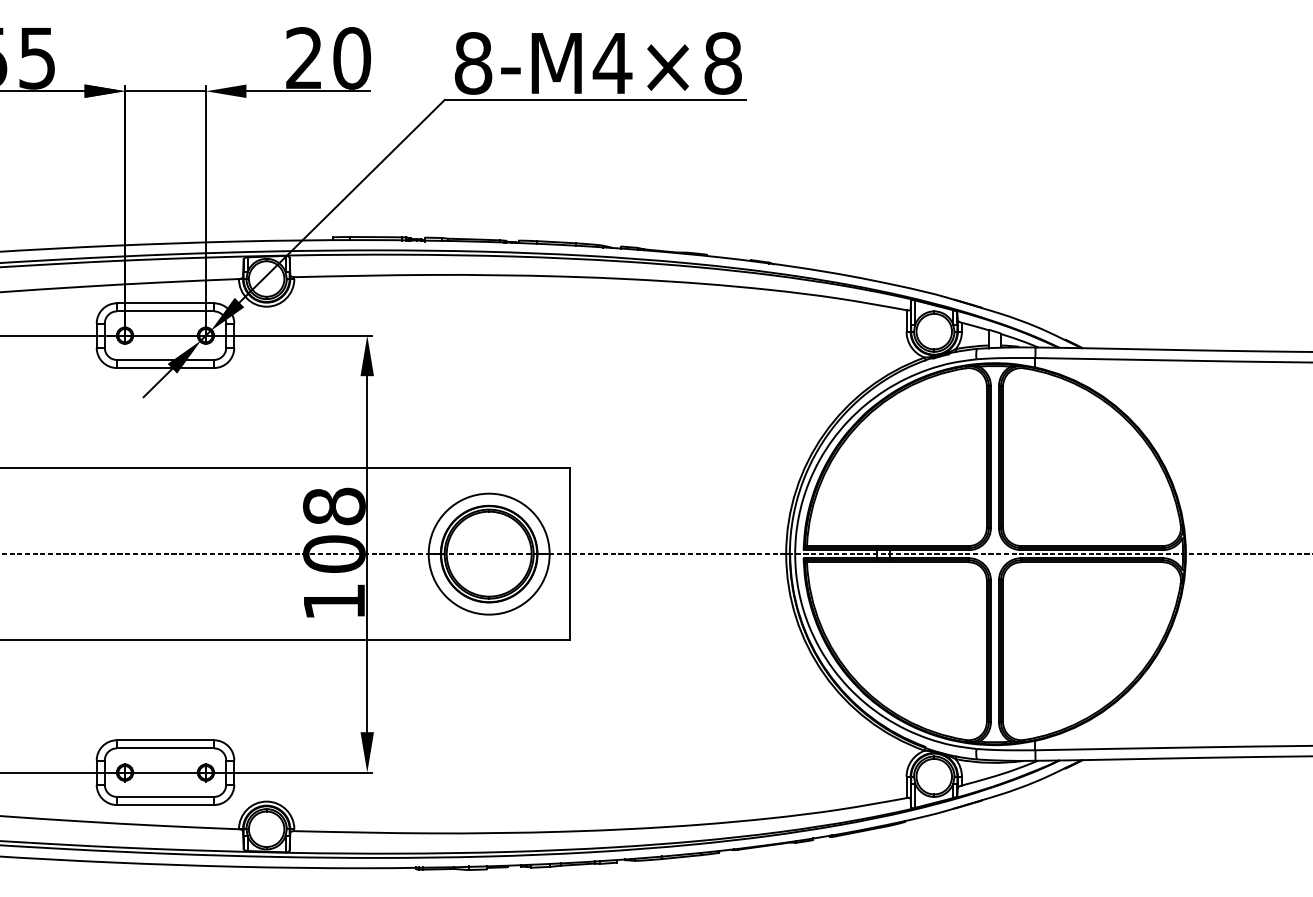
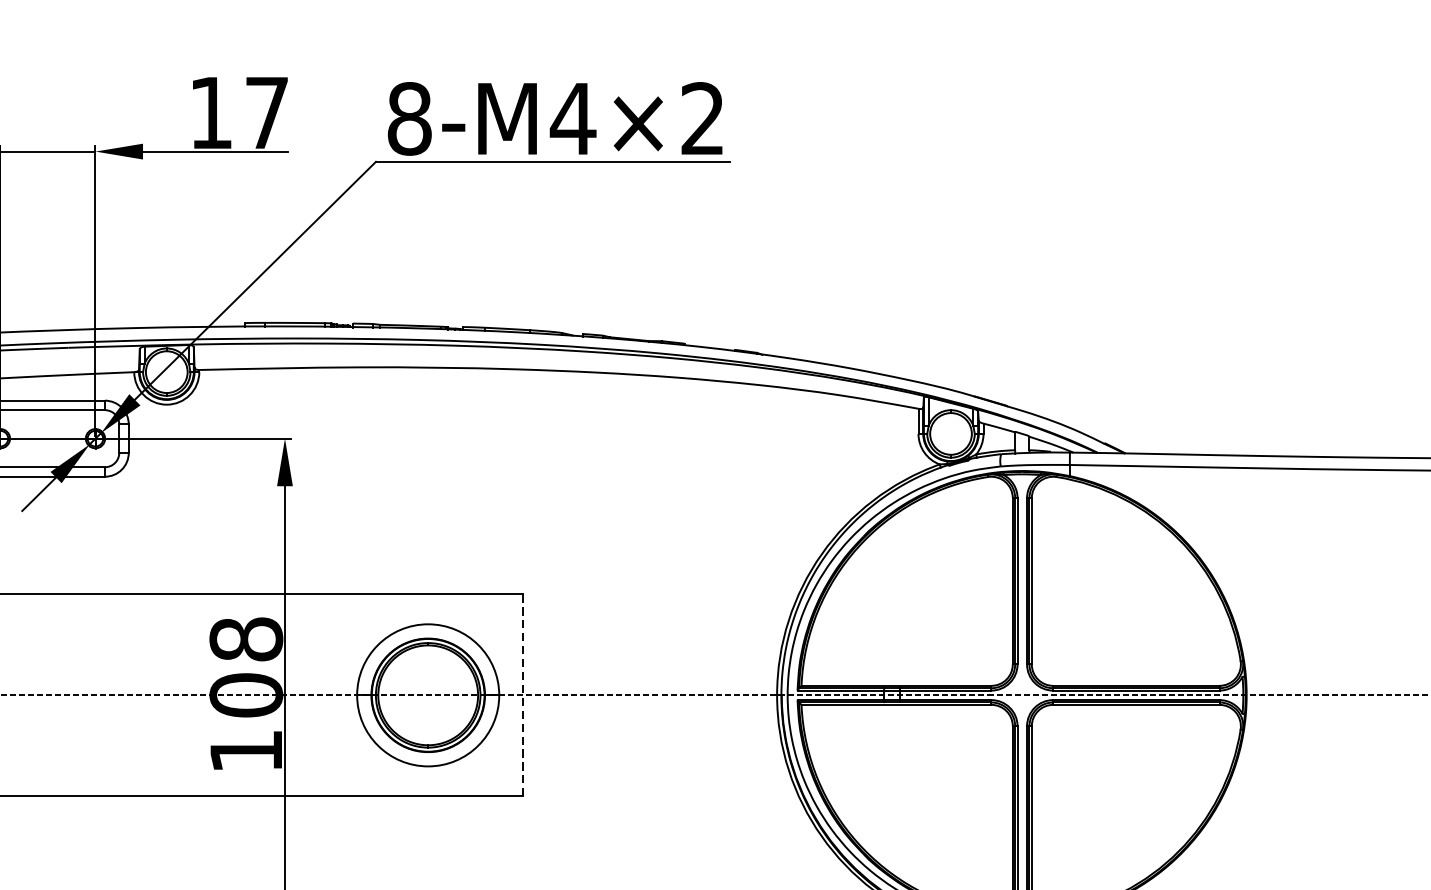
text: (328, 58) -> (239, 113), 20 -> 17
text: (722, 63) -> (702, 118), 8-M4×8 -> 8-M4×2
line: (570, 554) -> (523, 695), solid -> dashed

